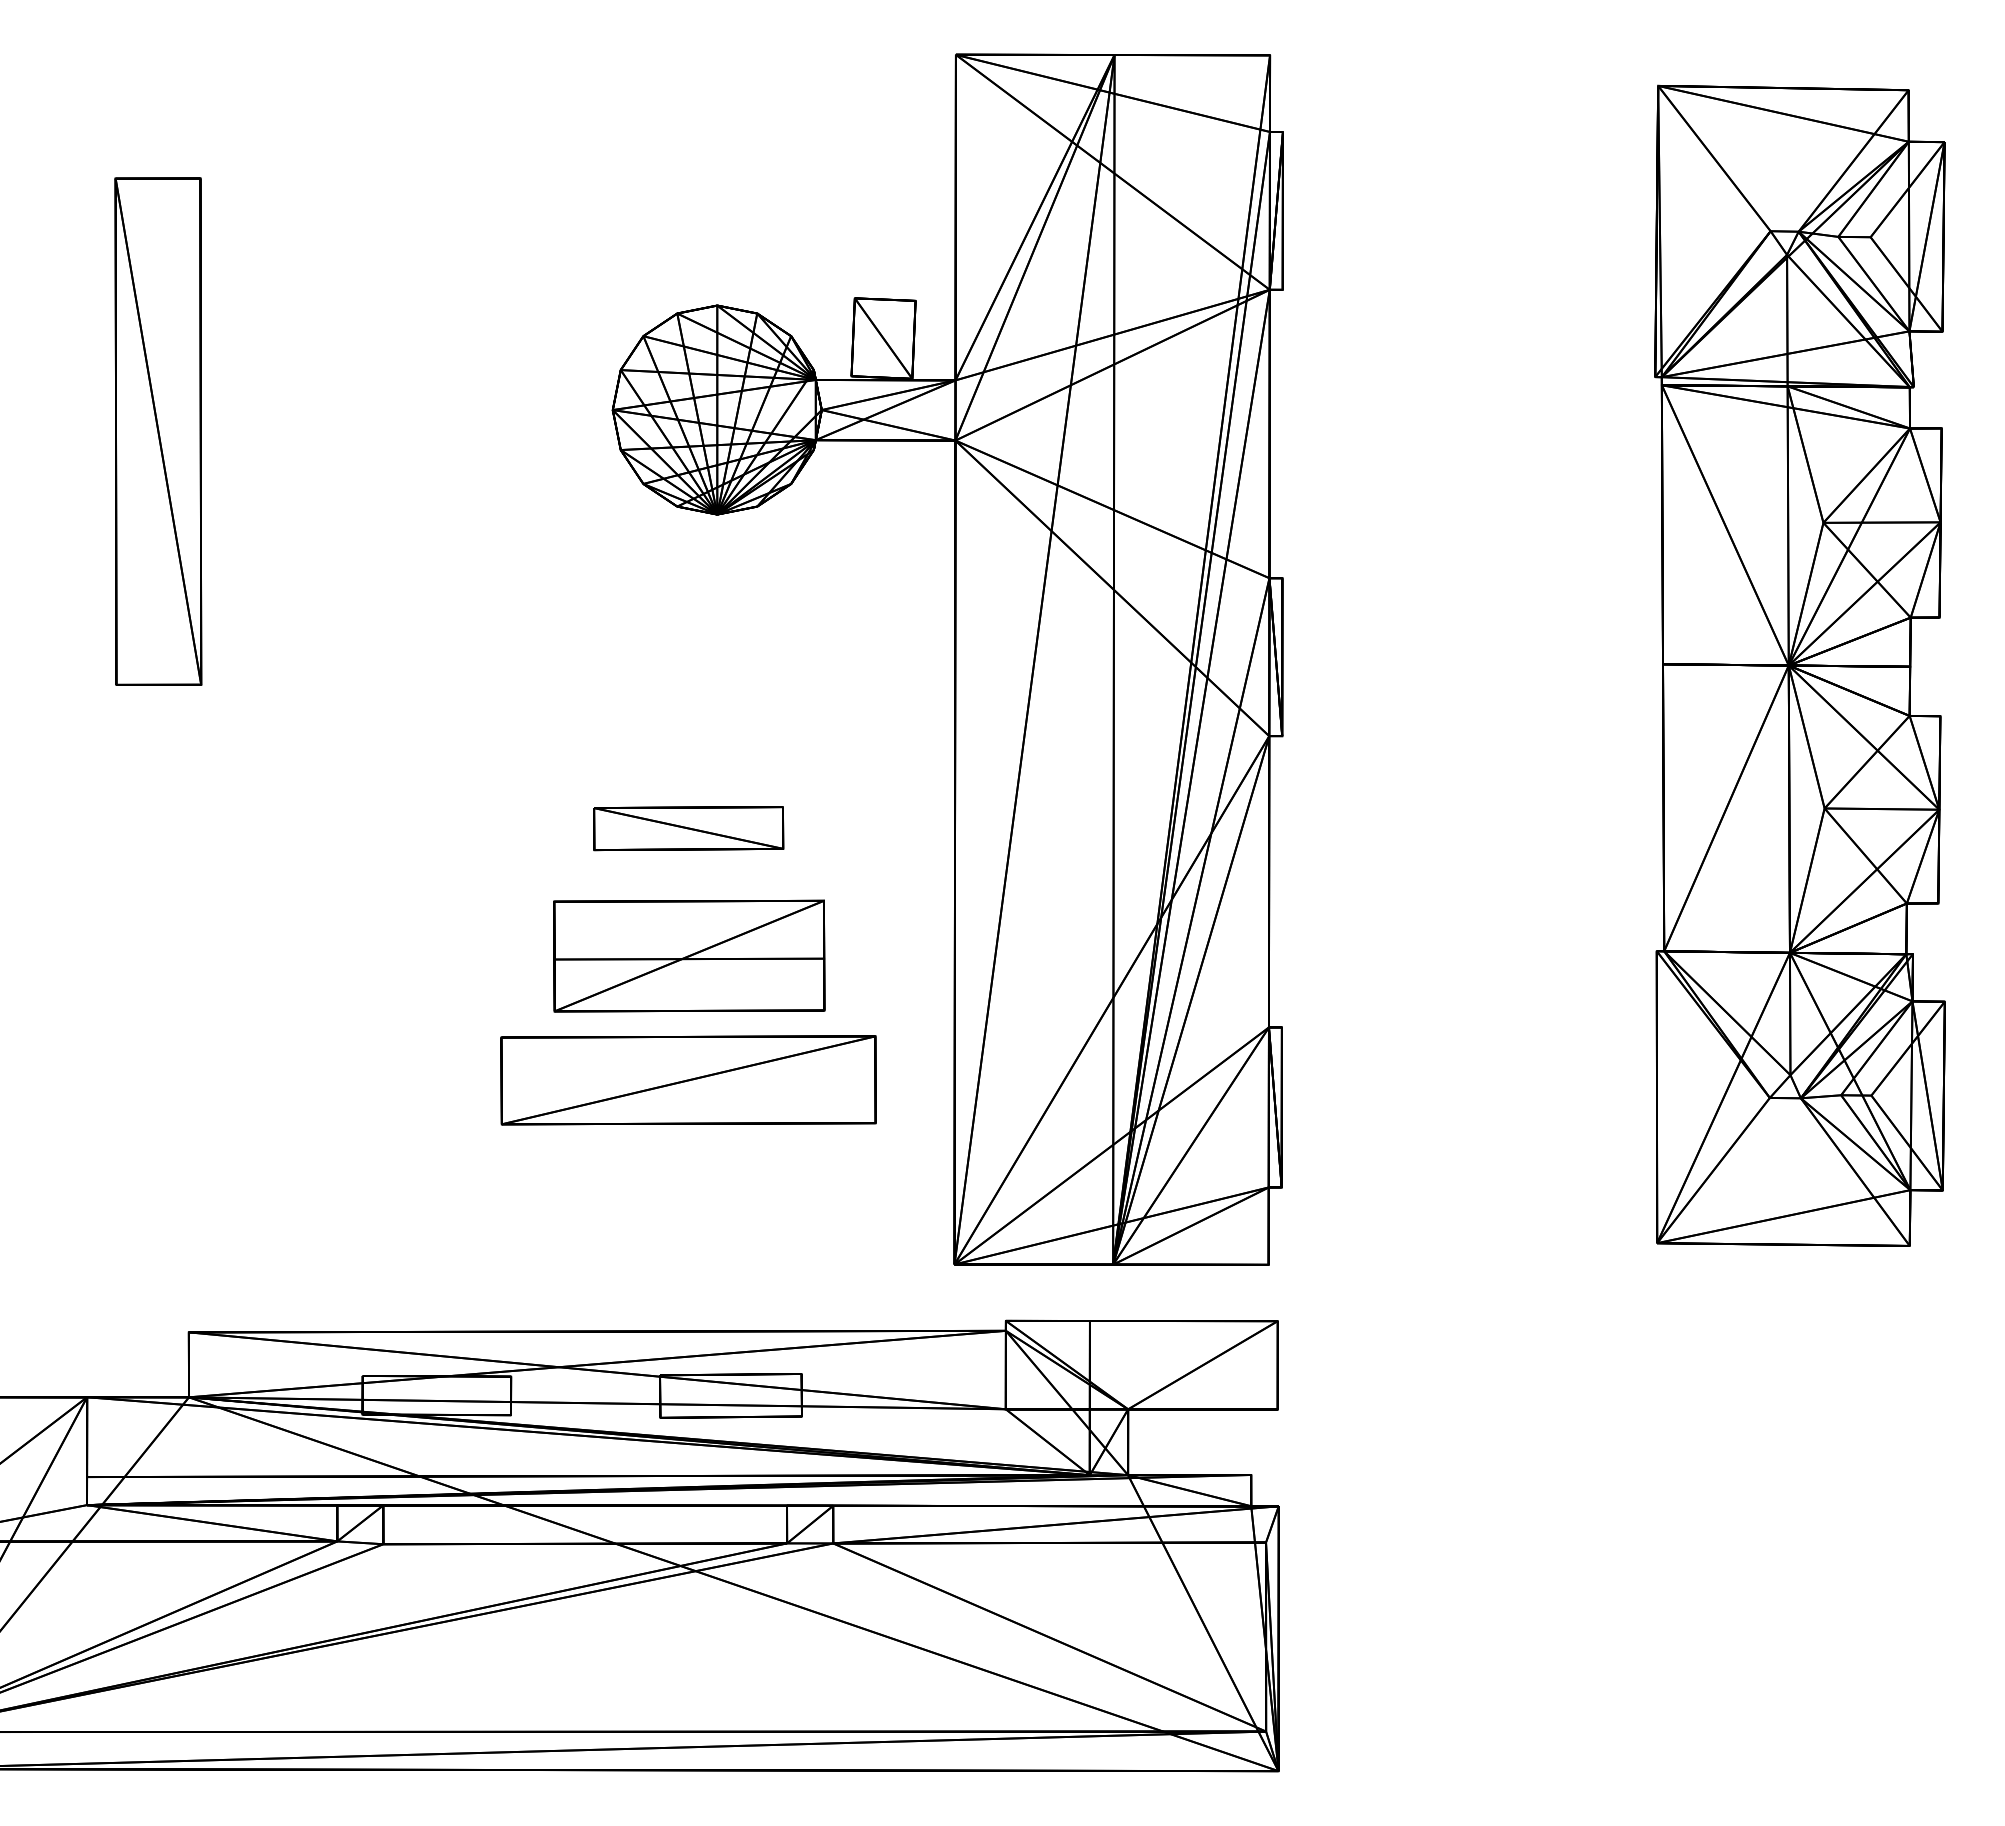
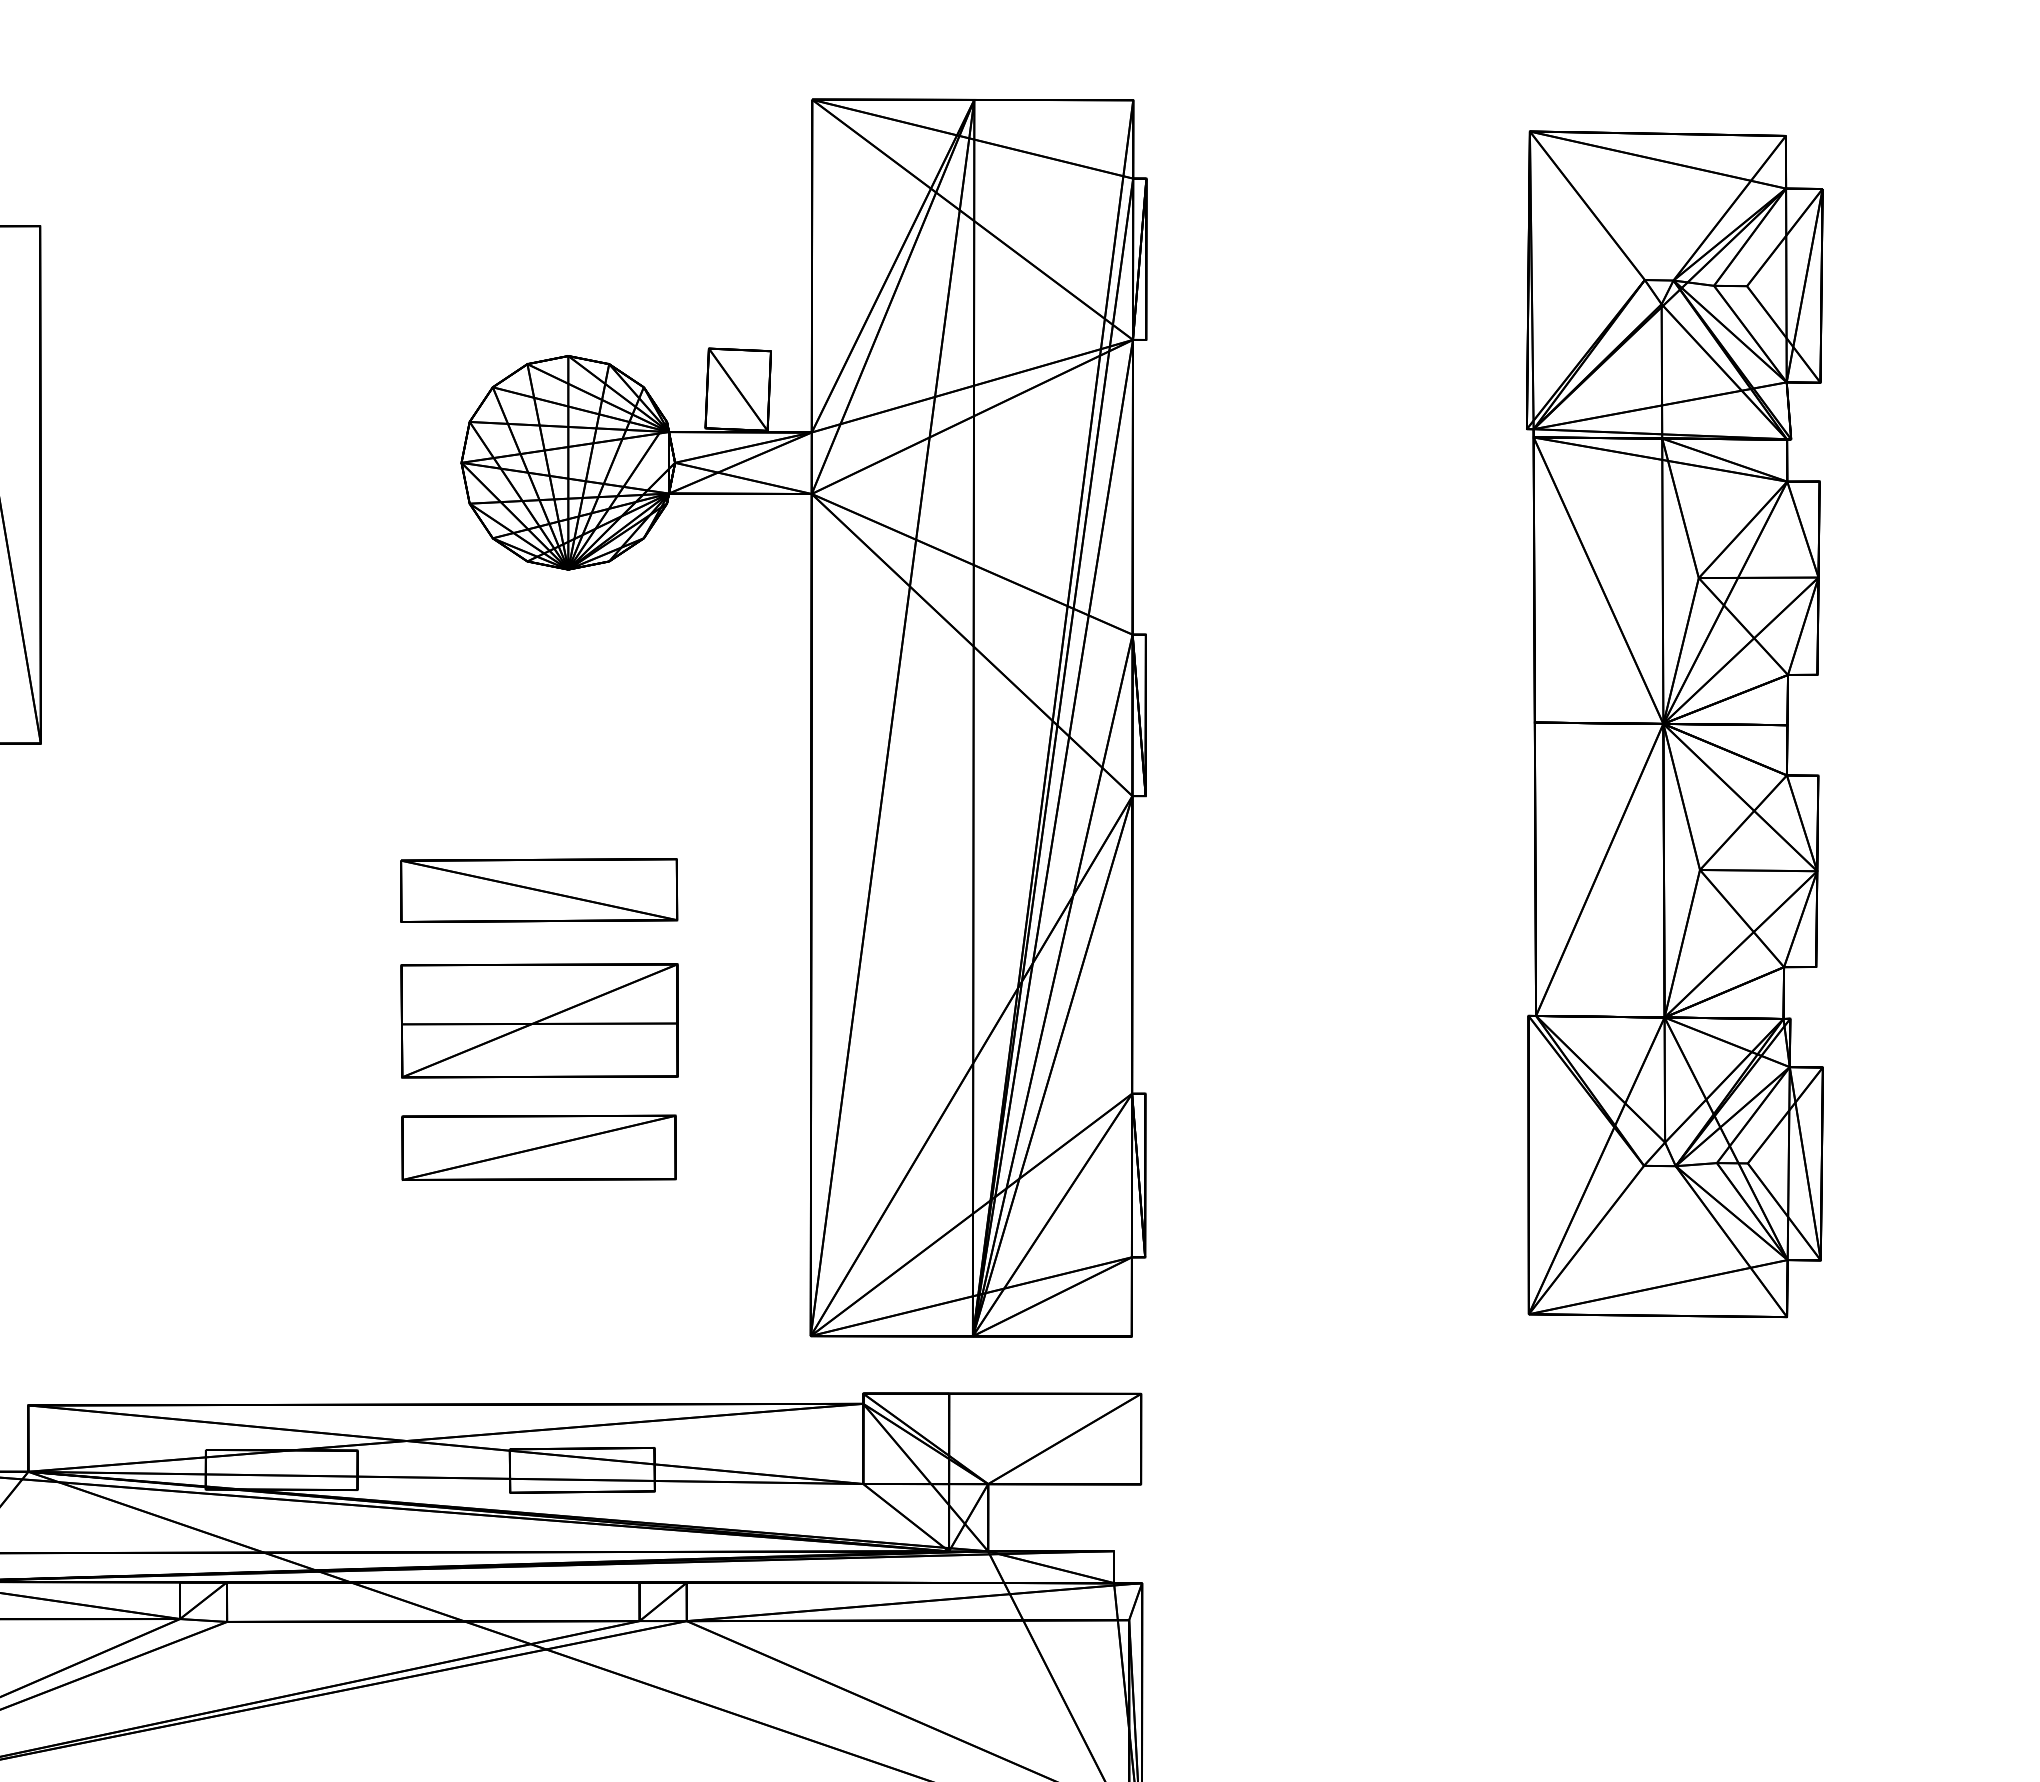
part: (688, 828) -> (538, 890), size x1.43
part: (688, 1080) -> (538, 1148), size x0.71

